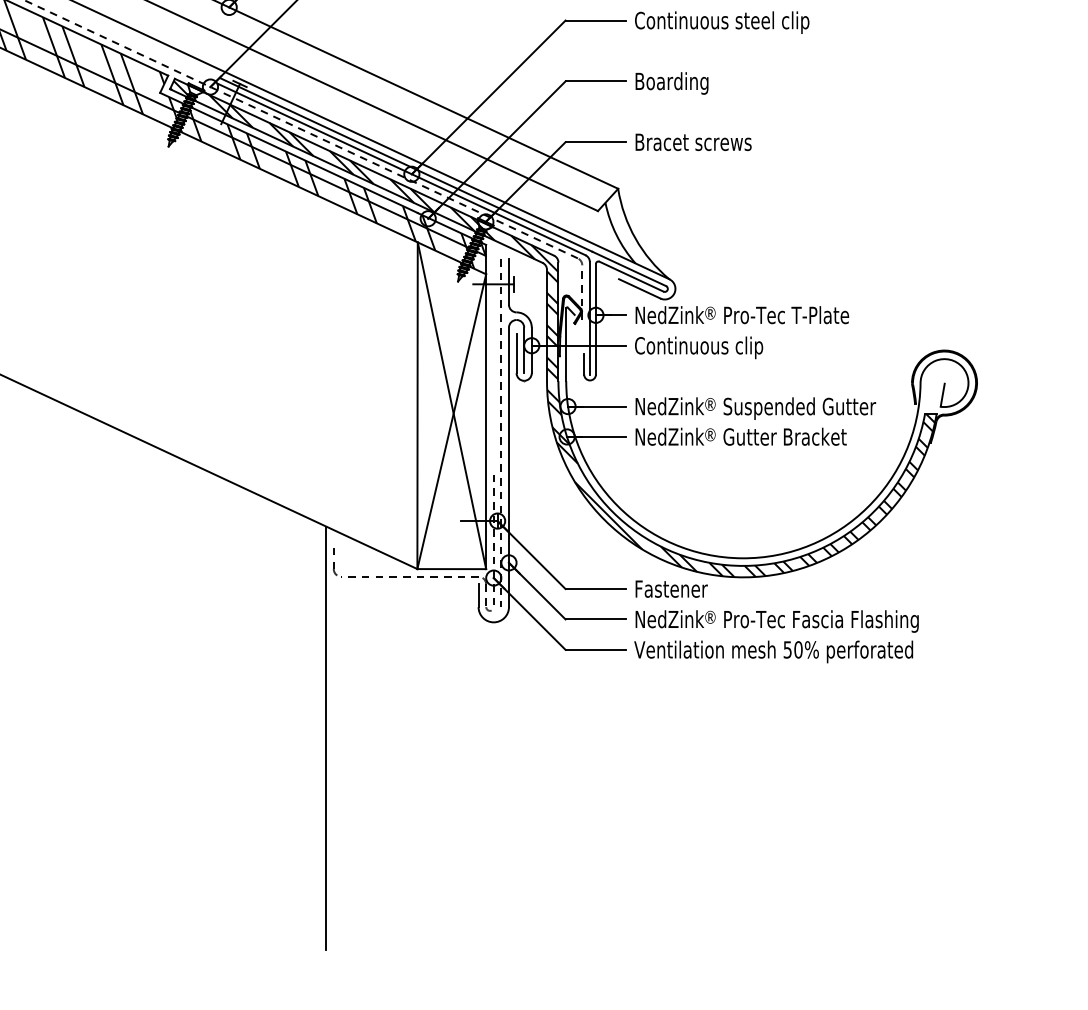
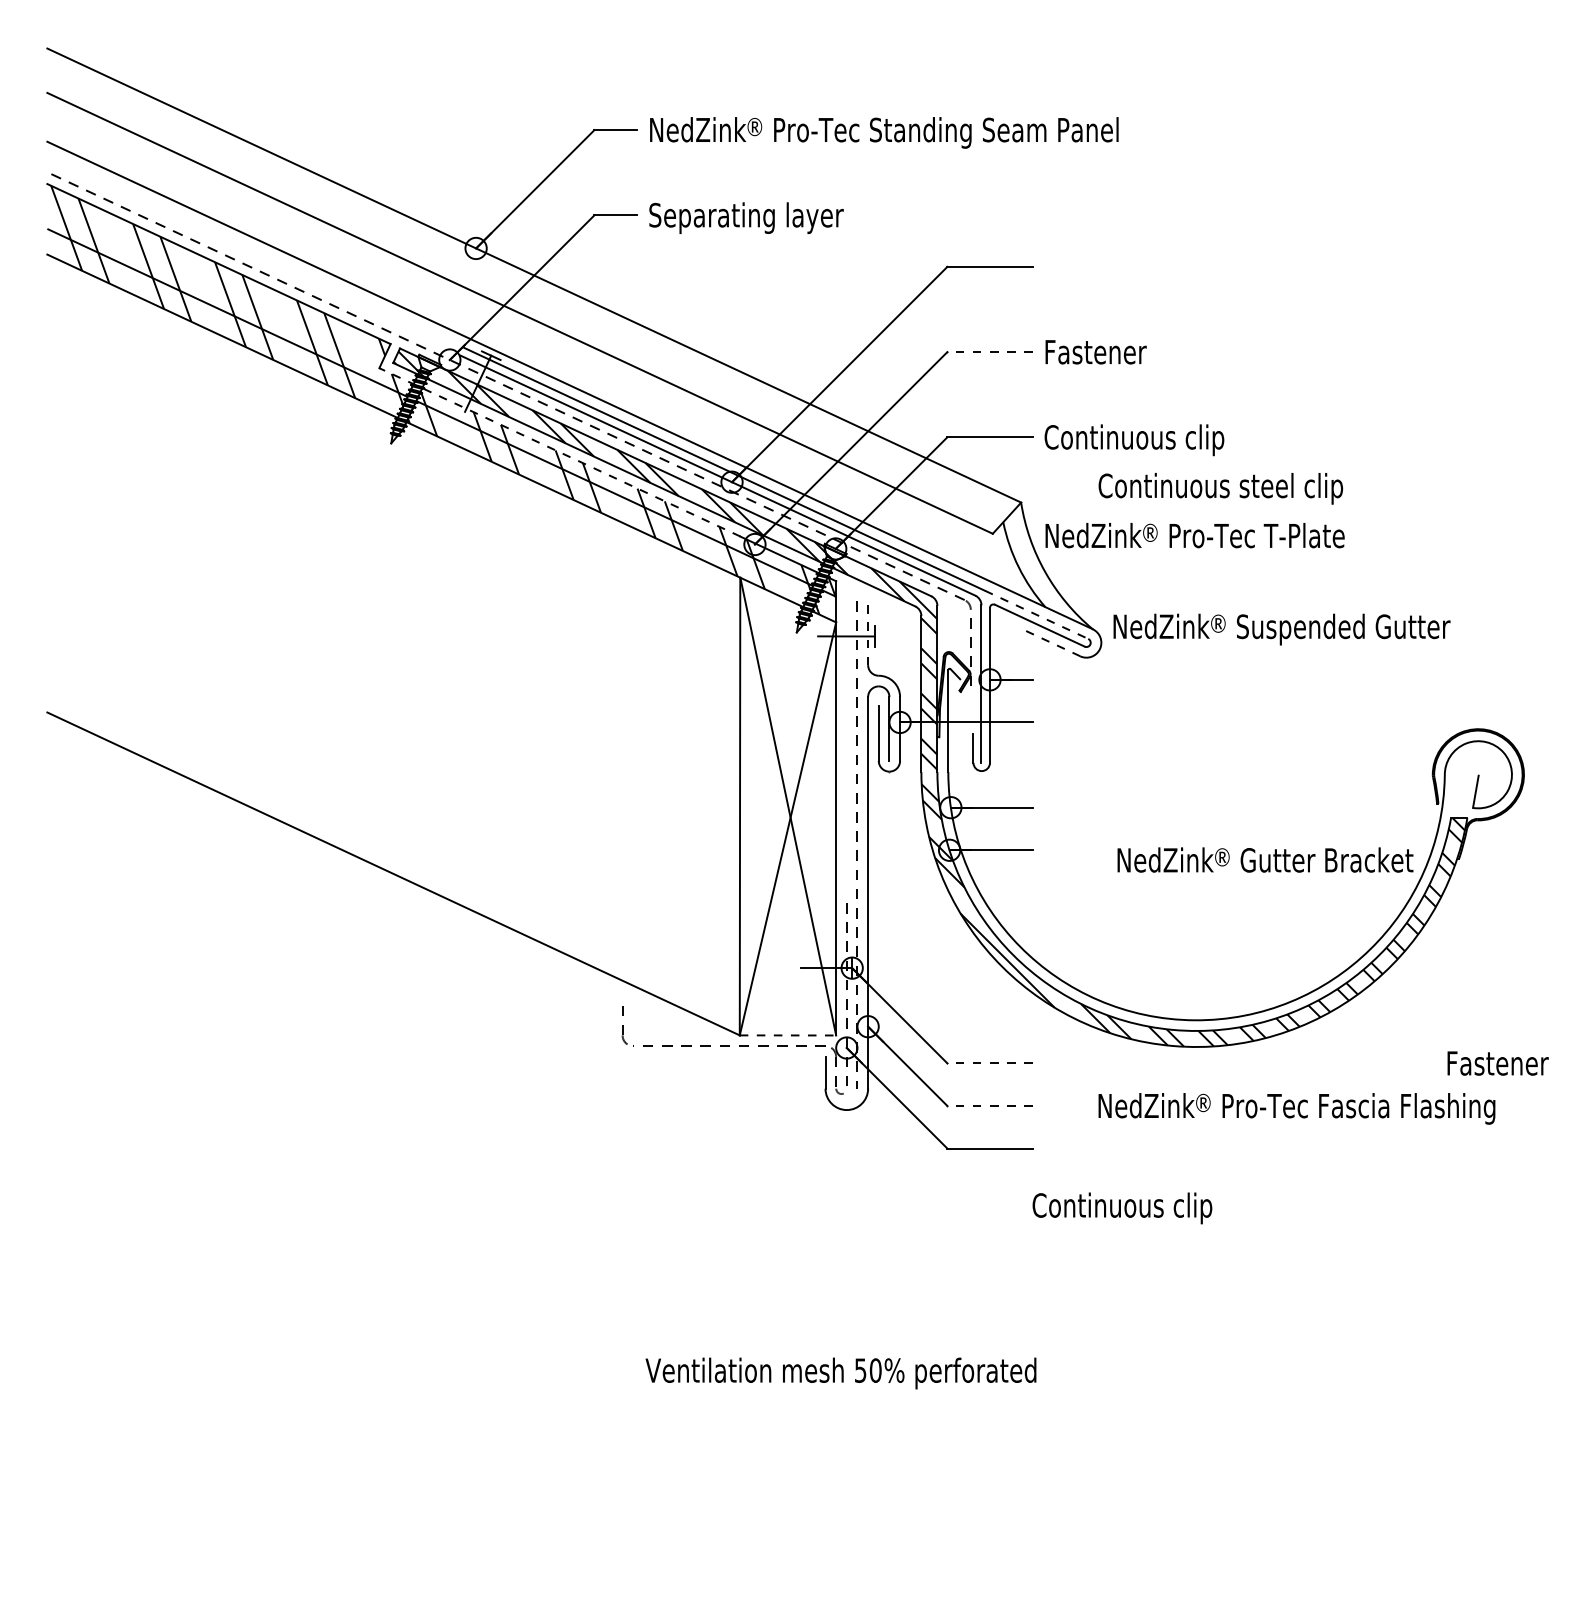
text: (721, 22) -> (1220, 488), moved
line: (596, 81) -> (990, 352), solid -> dashed
text: (672, 83) -> (1097, 354), Boarding -> Fastener
text: (699, 144) -> (1134, 440), Bracet screws -> Continuous clip
line: (288, 153) -> (559, 452), solid -> dashed
line: (629, 268) -> (1036, 614), solid -> dashed
line: (509, 282) -> (868, 633), solid -> dashed
line: (639, 288) -> (1051, 642), solid -> dashed
text: (741, 315) -> (1194, 535), moved
text: (699, 347) -> (1122, 1208), moved
text: (755, 408) -> (1281, 629), moved
text: (741, 436) -> (1265, 859), moved
line: (452, 569) -> (788, 1035), solid -> dashed
line: (596, 589) -> (990, 1063), solid -> dashed
text: (671, 589) -> (1497, 1063), moved
line: (596, 619) -> (990, 1105), solid -> dashed
text: (776, 621) -> (1296, 1108), moved
text: (773, 651) -> (840, 1373), moved
line: (325, 738) -> (611, 1272), removed

